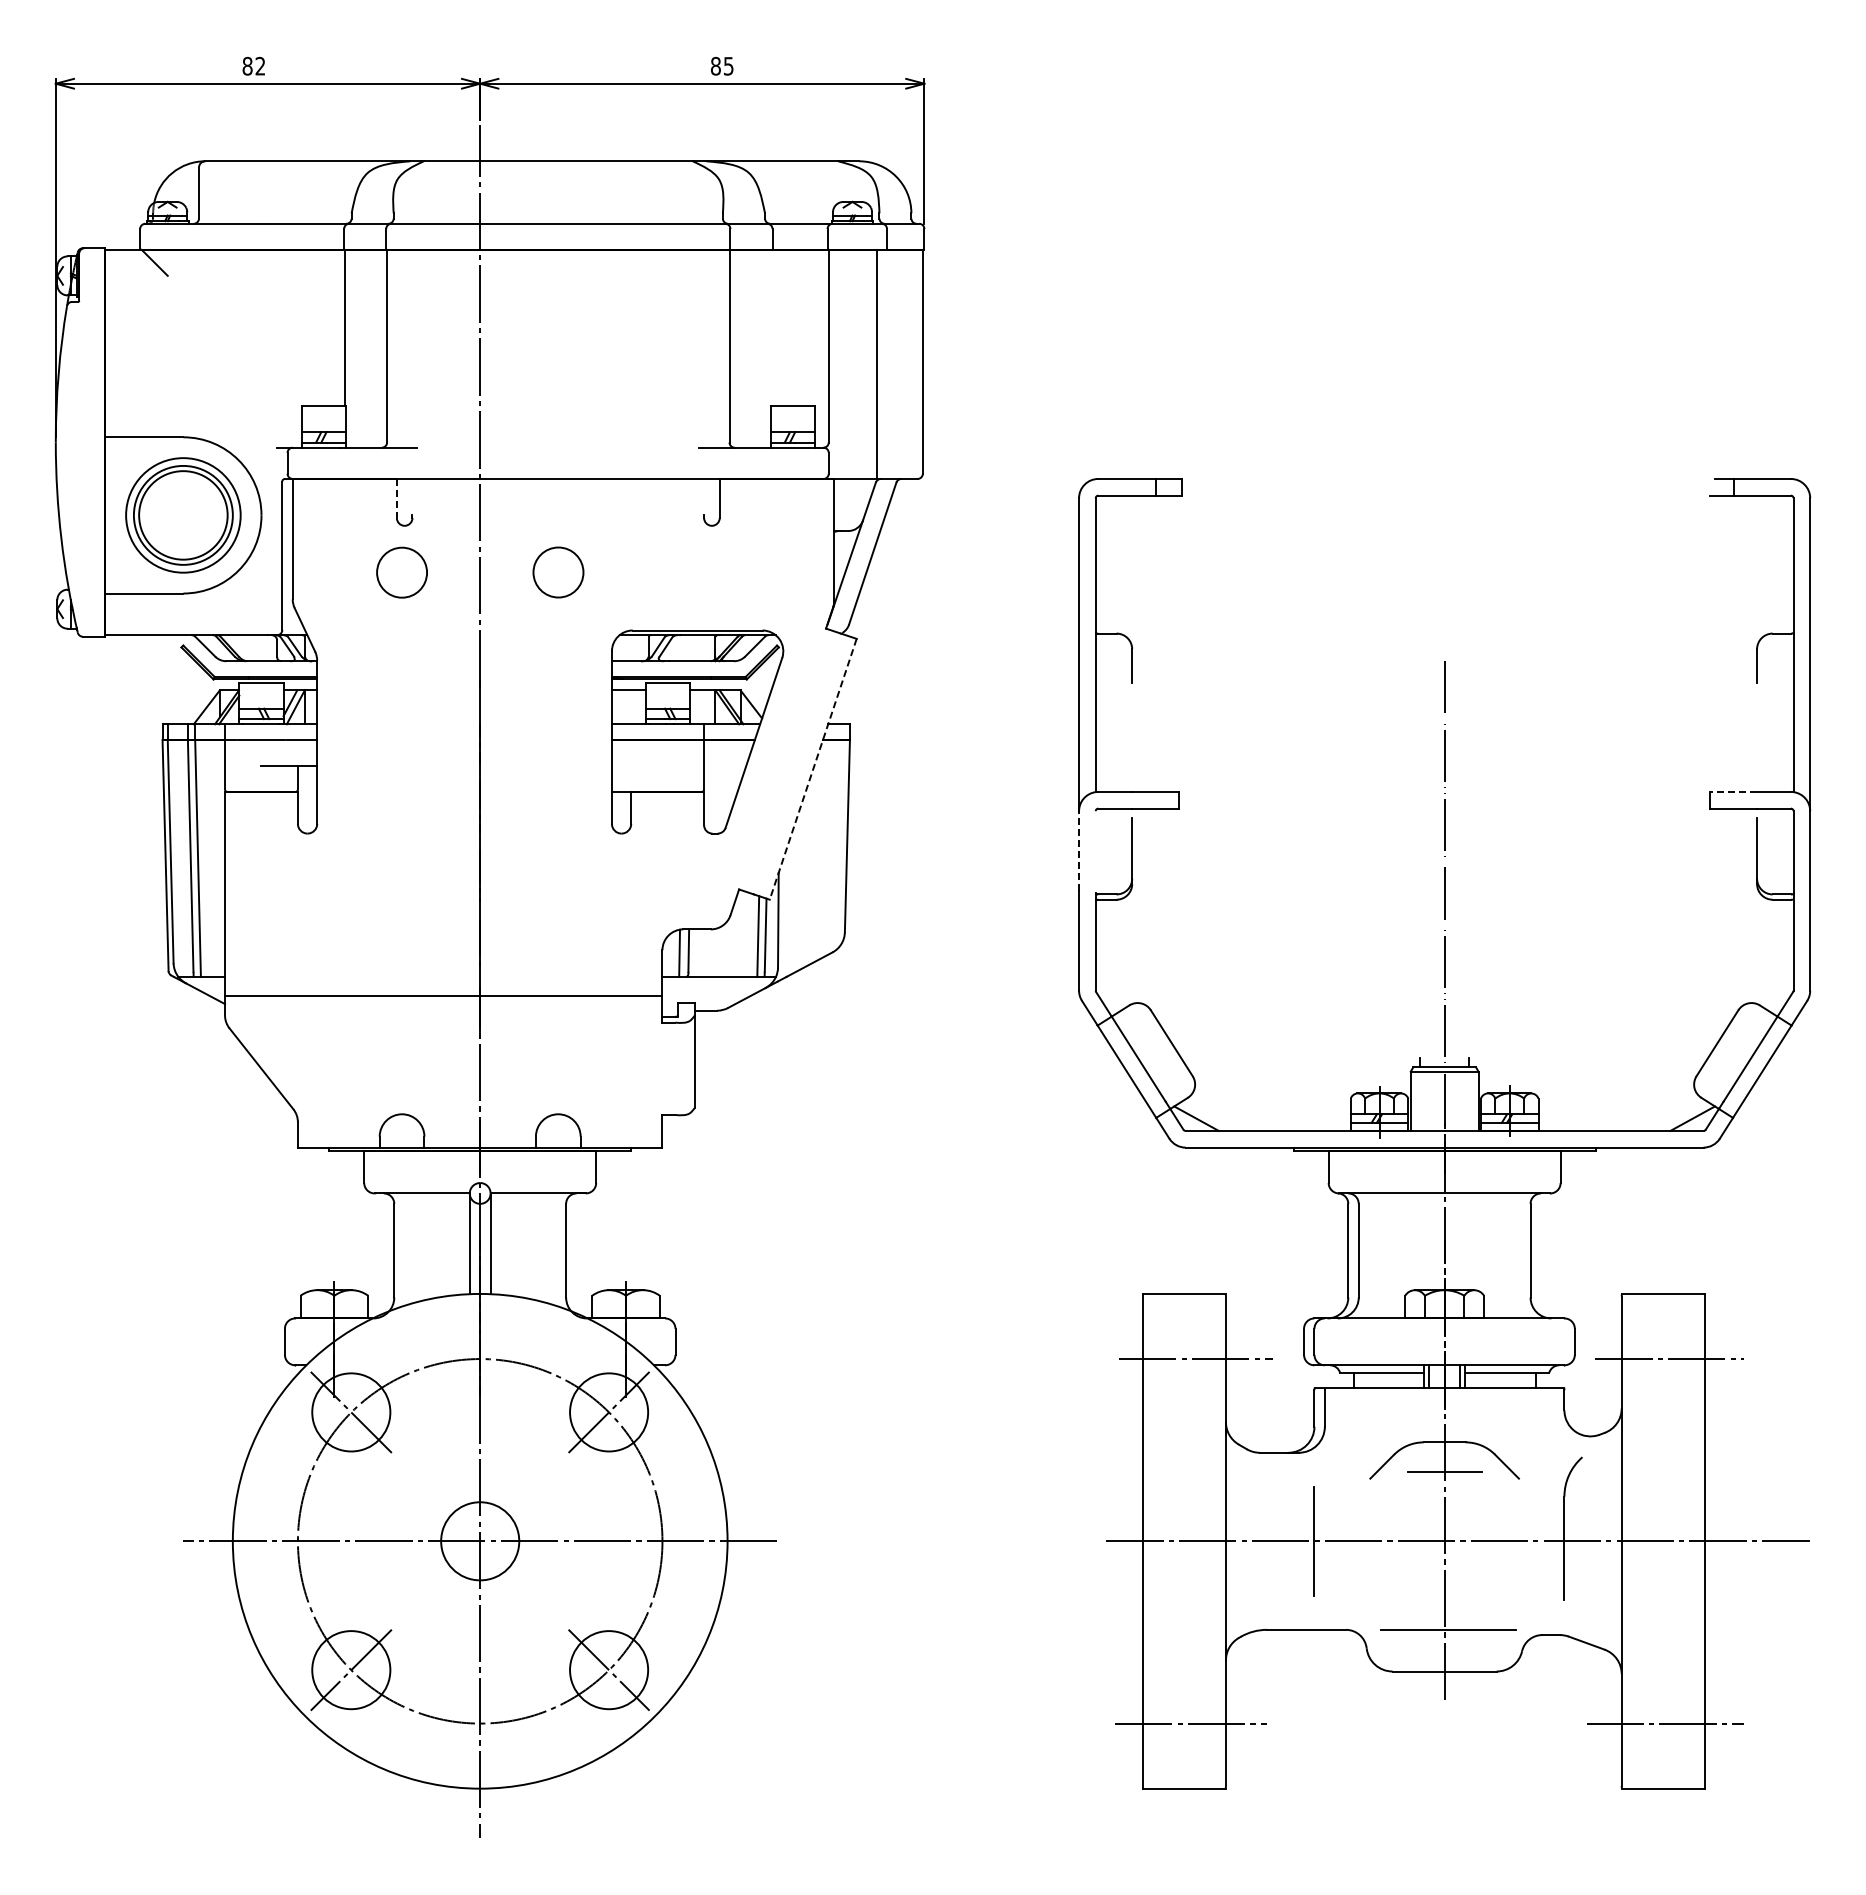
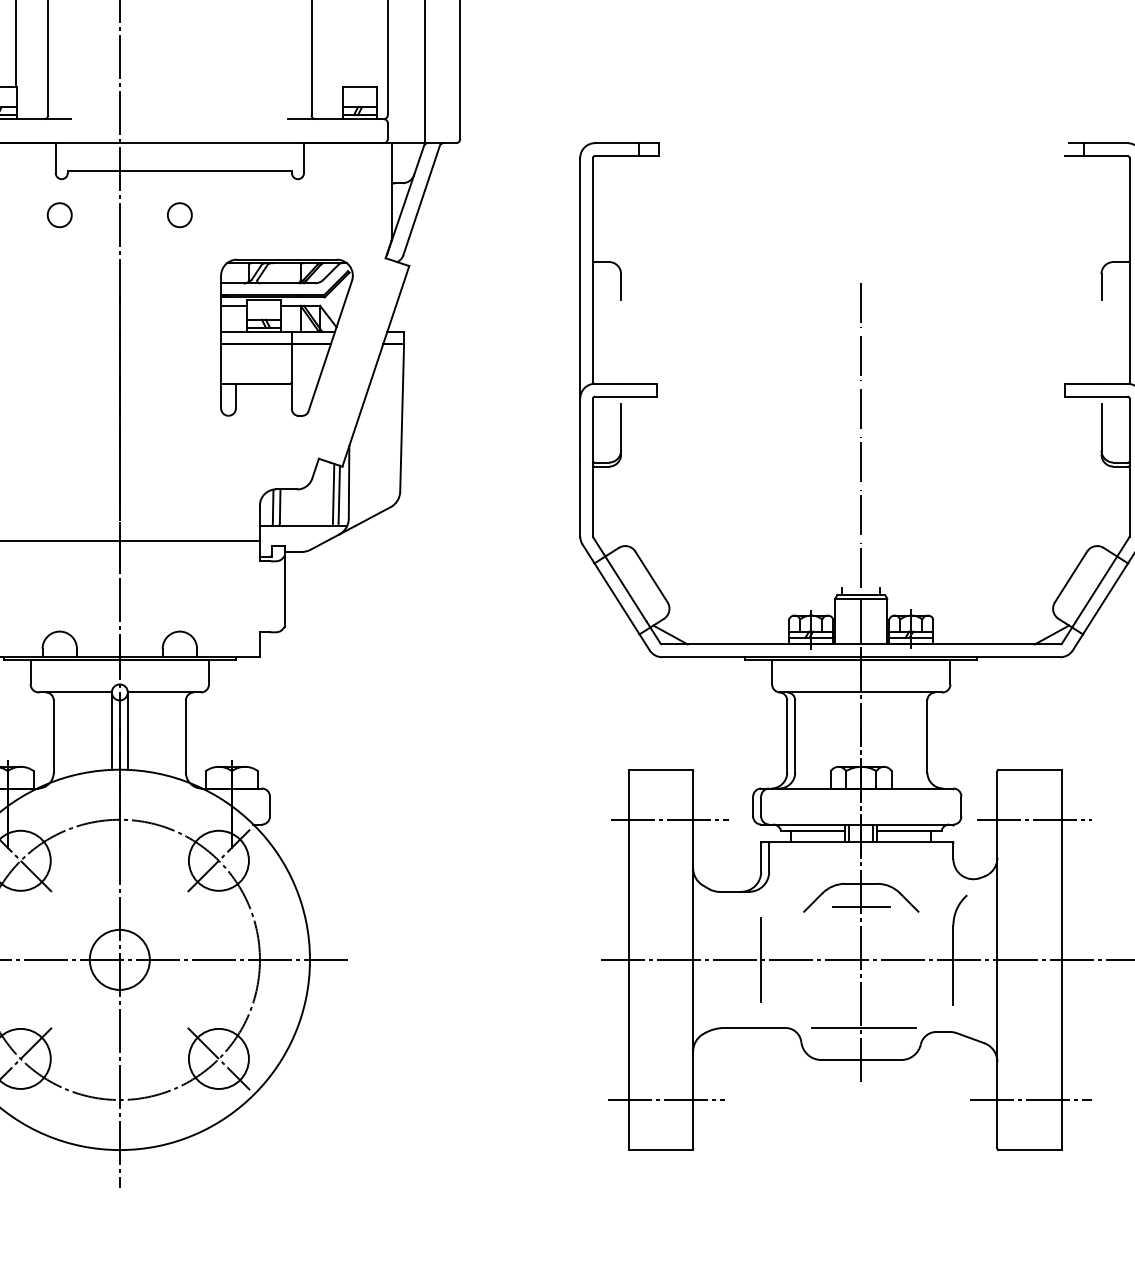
line: (396, 498) -> (55, 158), dashed -> solid
line: (558, 515) -> (180, 171), added
circle: (401, 572) -> (59, 215), size x0.62
circle: (557, 572) -> (179, 215), size x0.62
line: (813, 769) -> (376, 366), dashed -> solid
line: (1733, 791) -> (1083, 383), dashed -> solid
line: (1079, 851) -> (580, 429), dashed -> solid
line: (1095, 852) -> (592, 430), added

